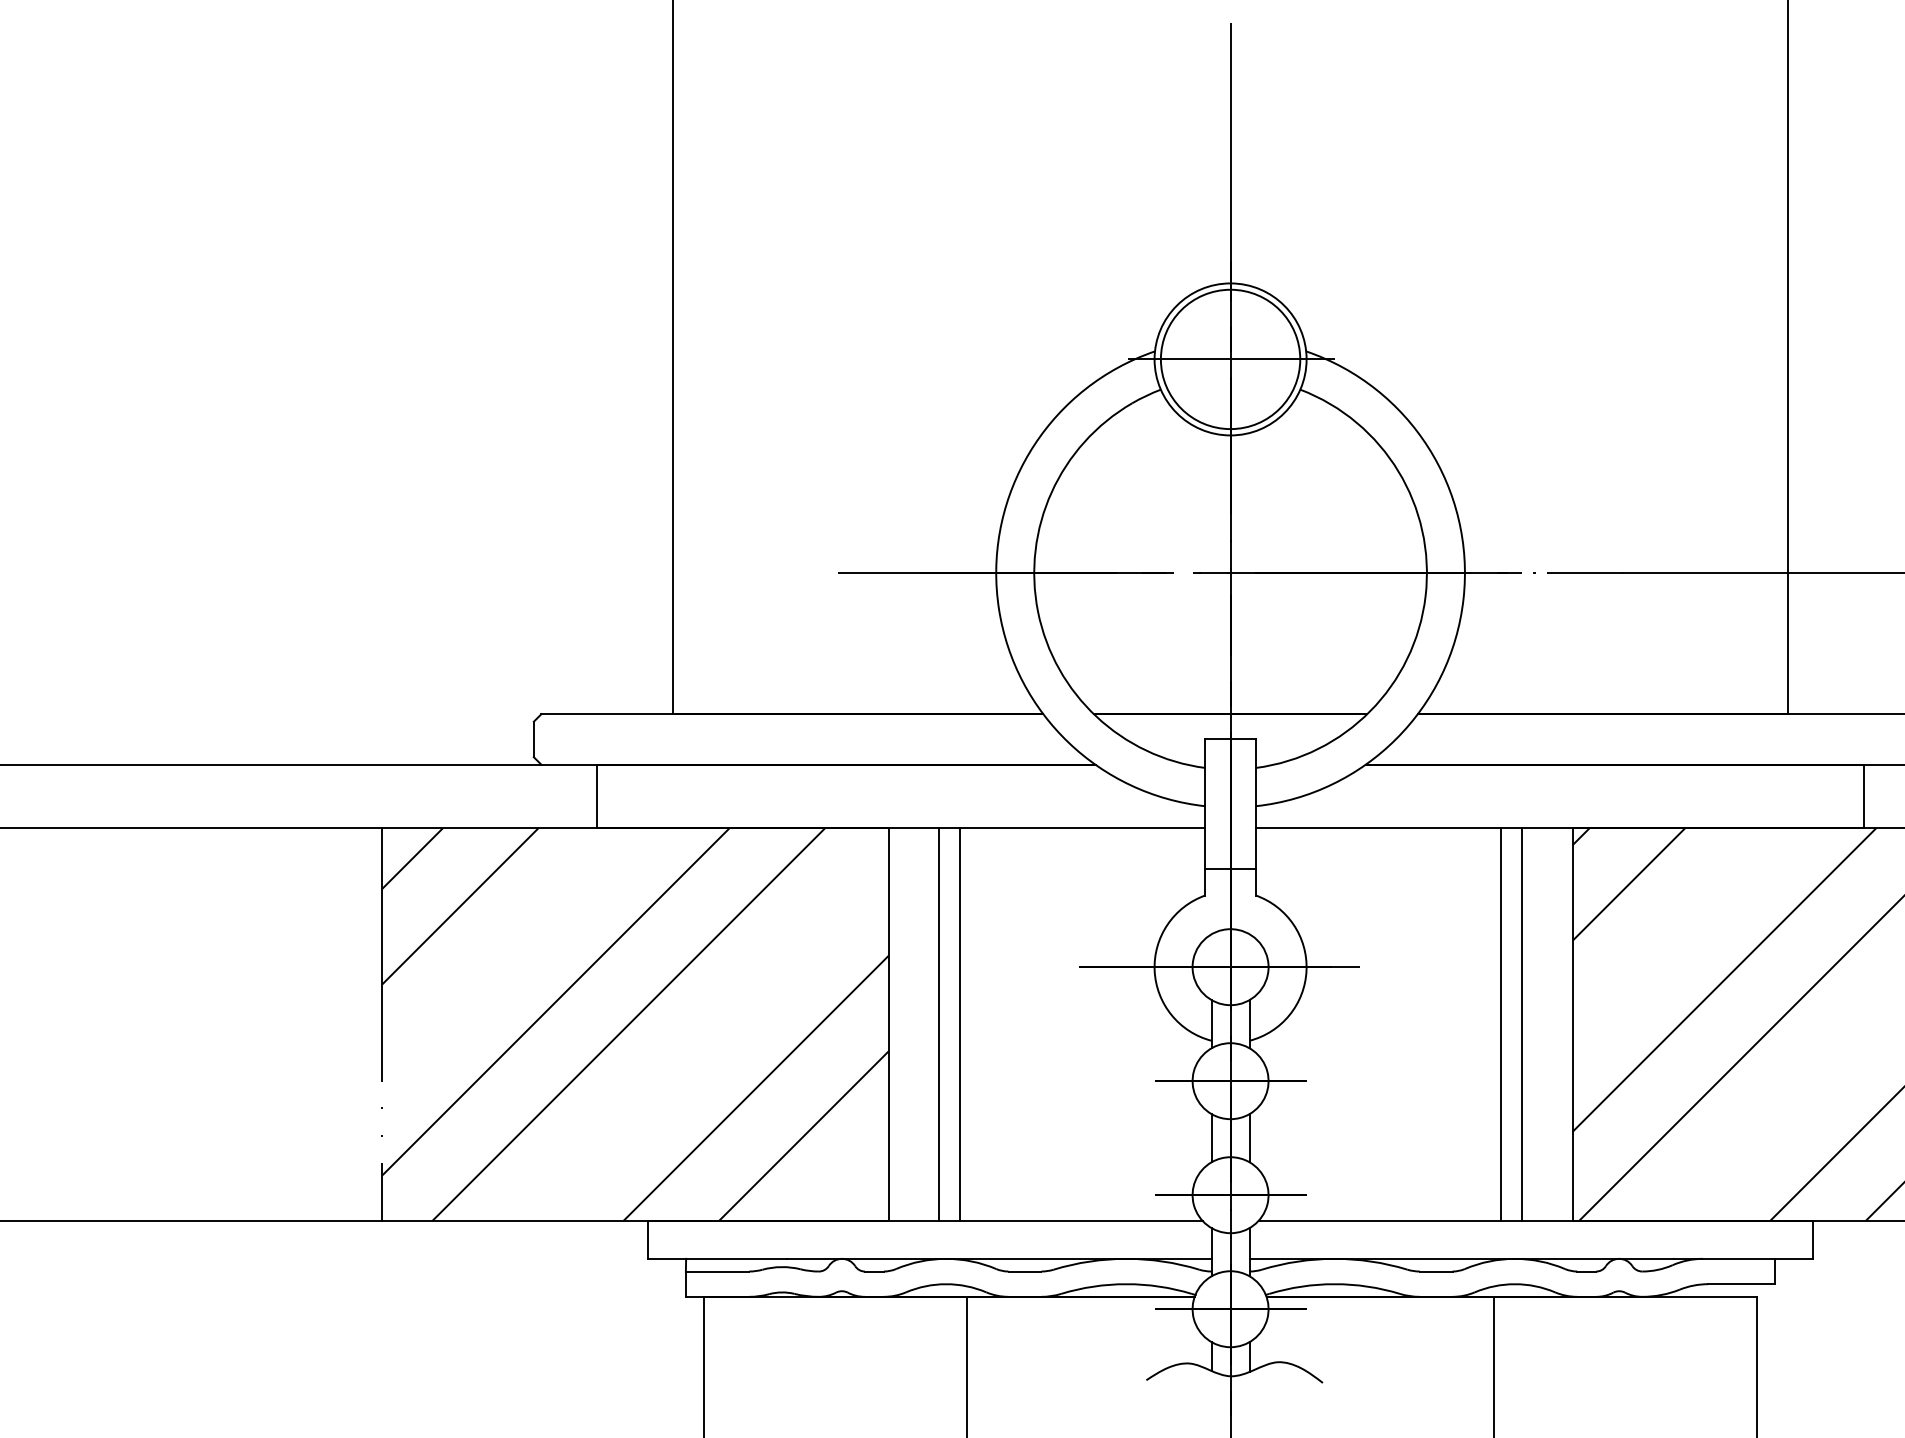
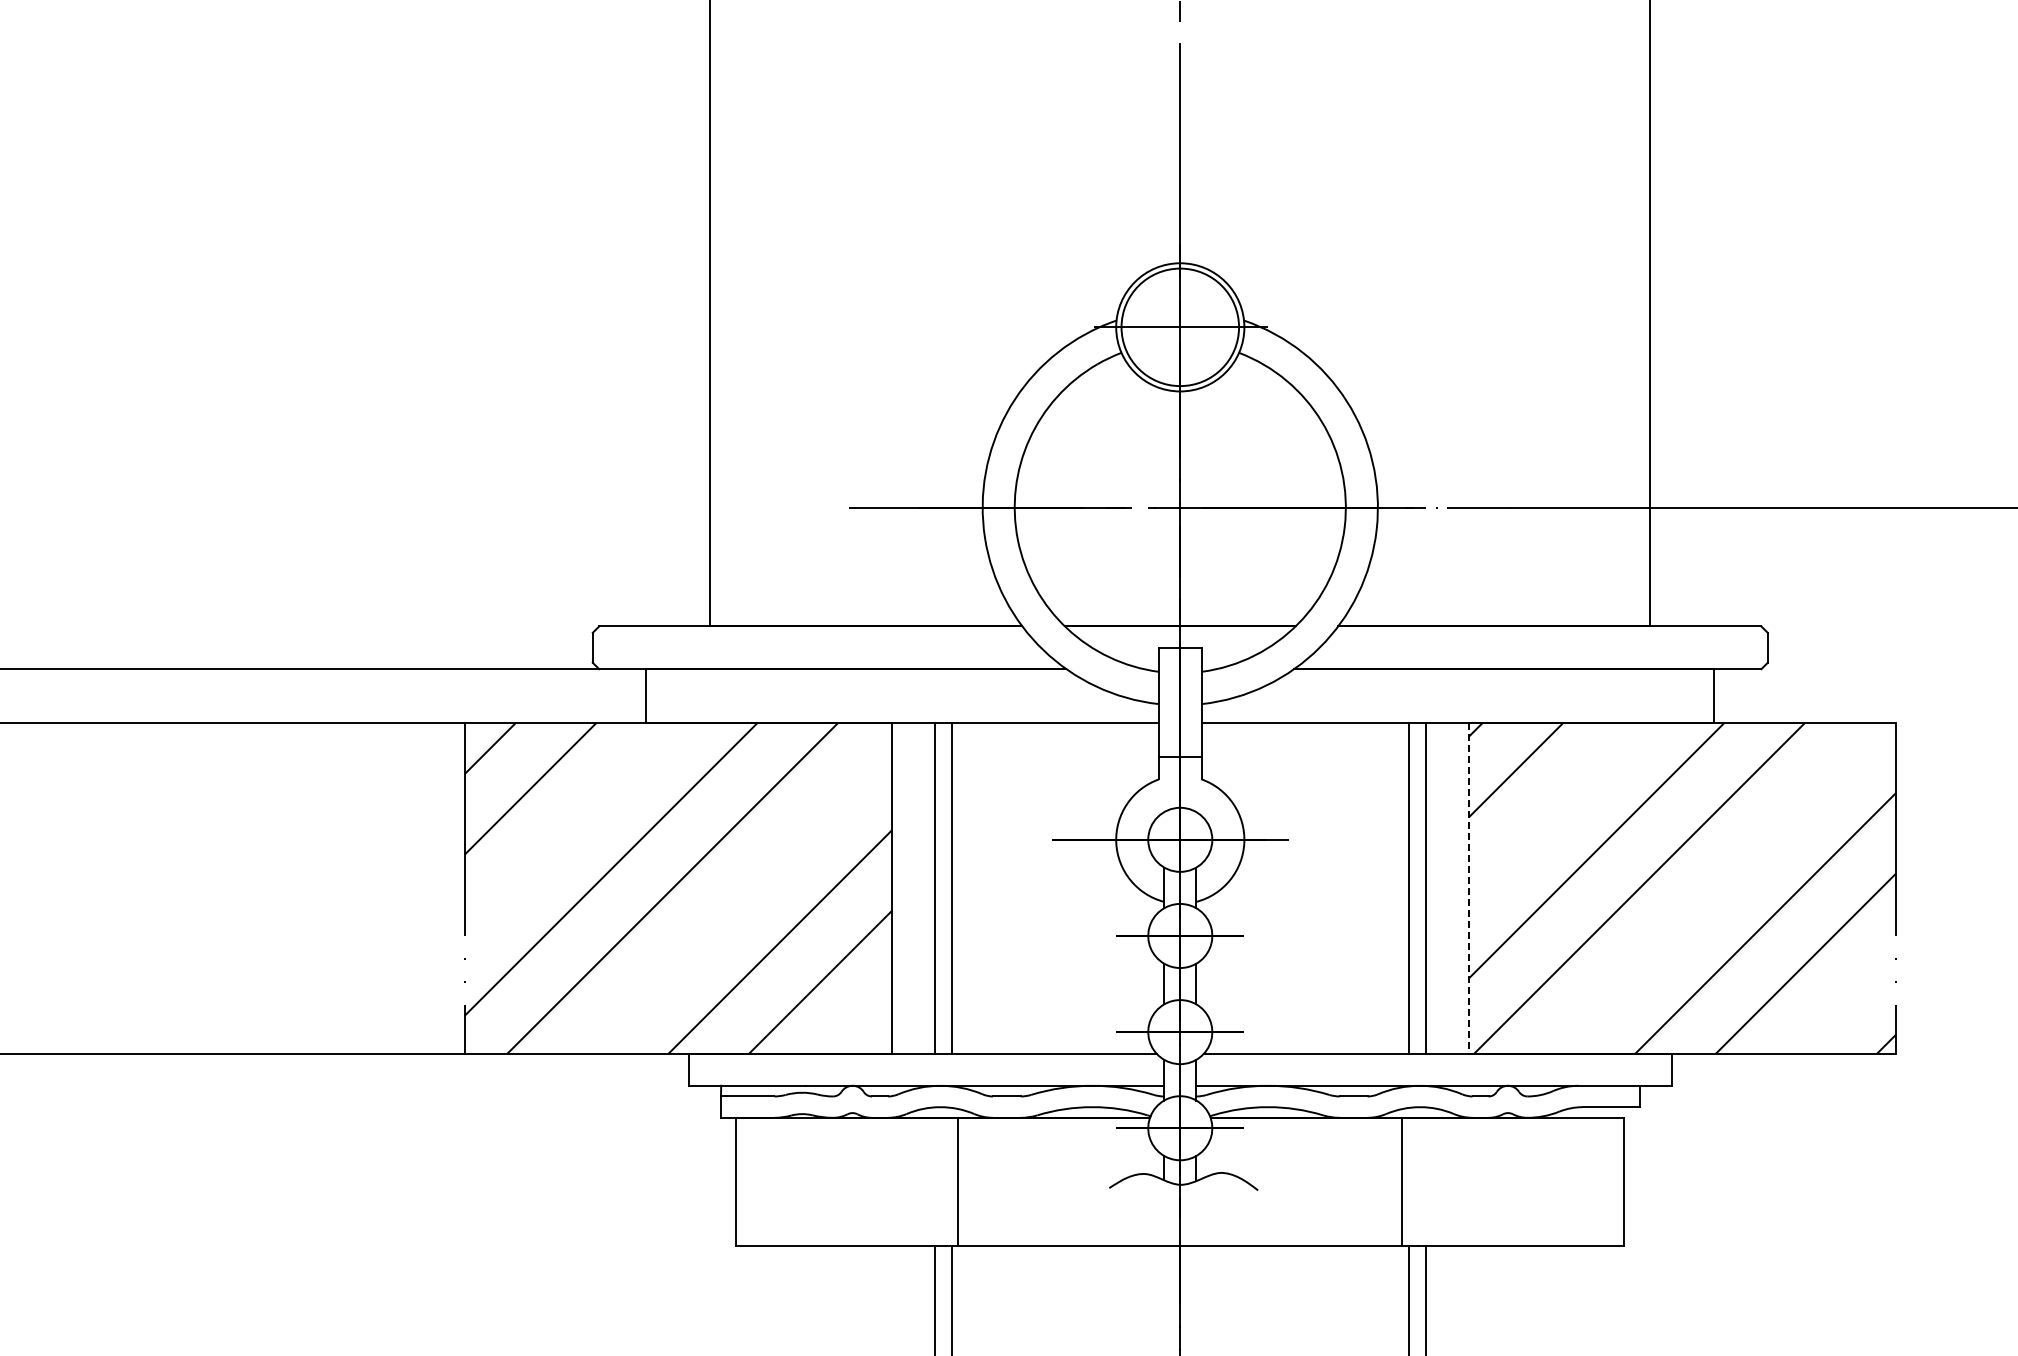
line: (1572, 1024) -> (1468, 888), solid -> dashed

